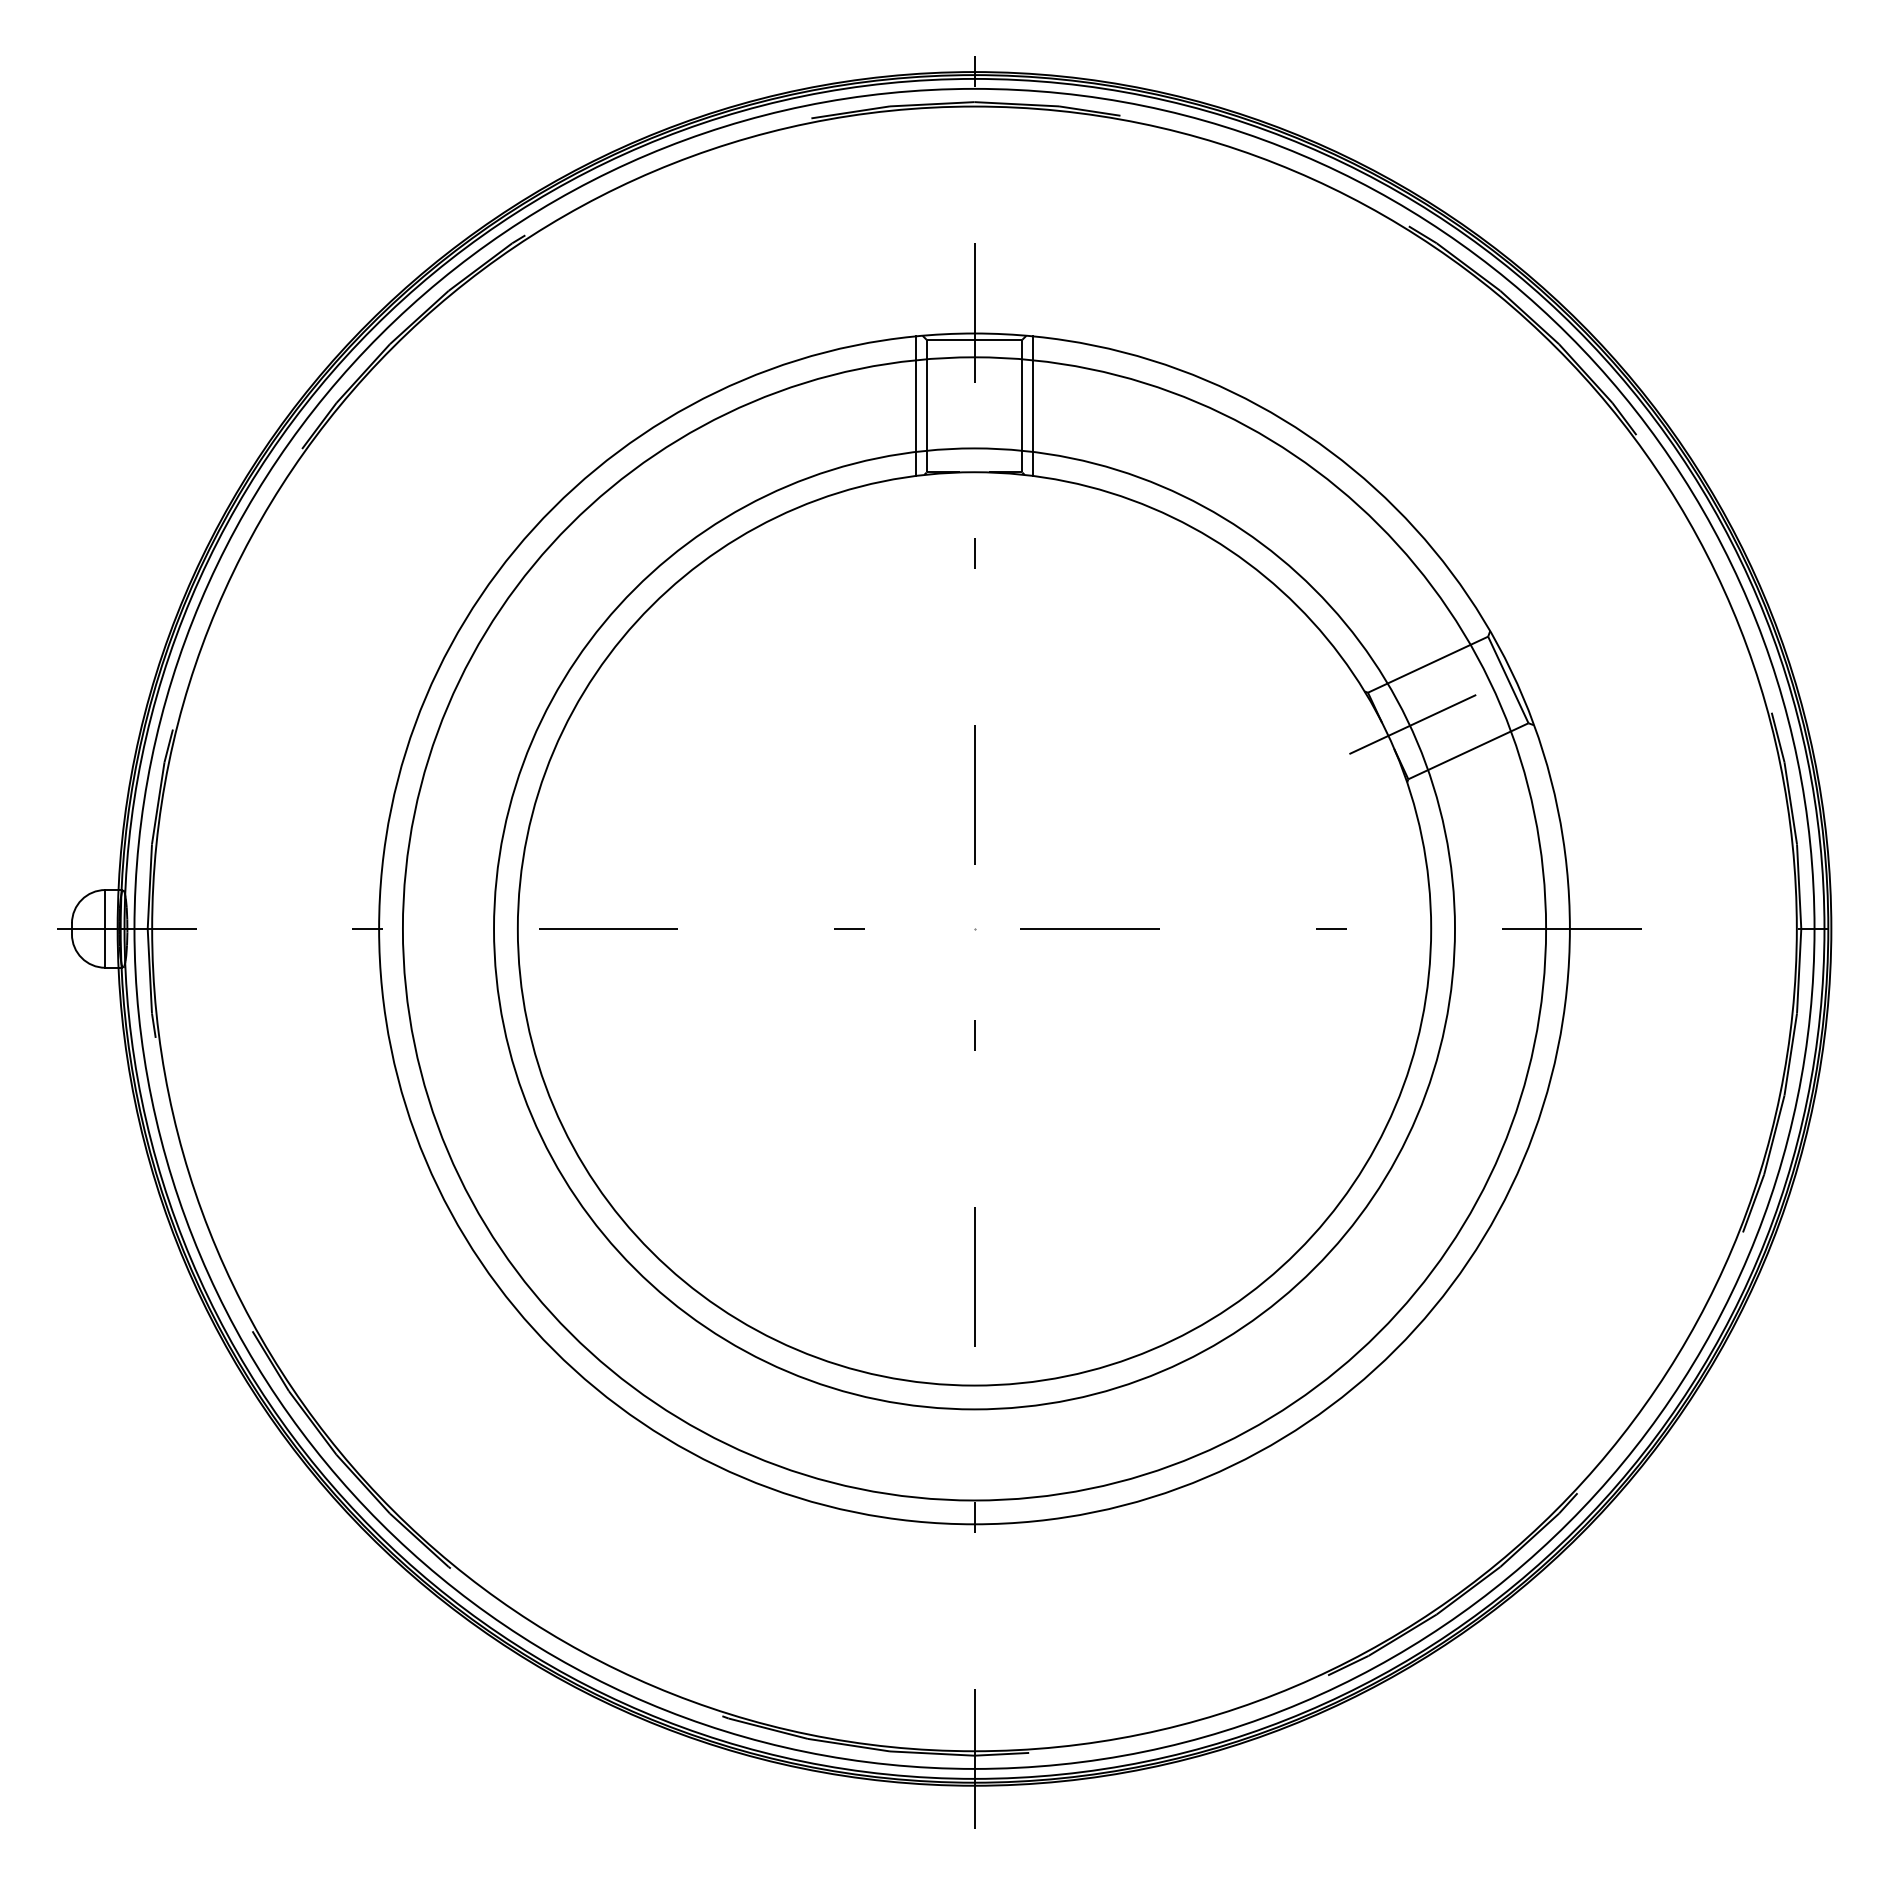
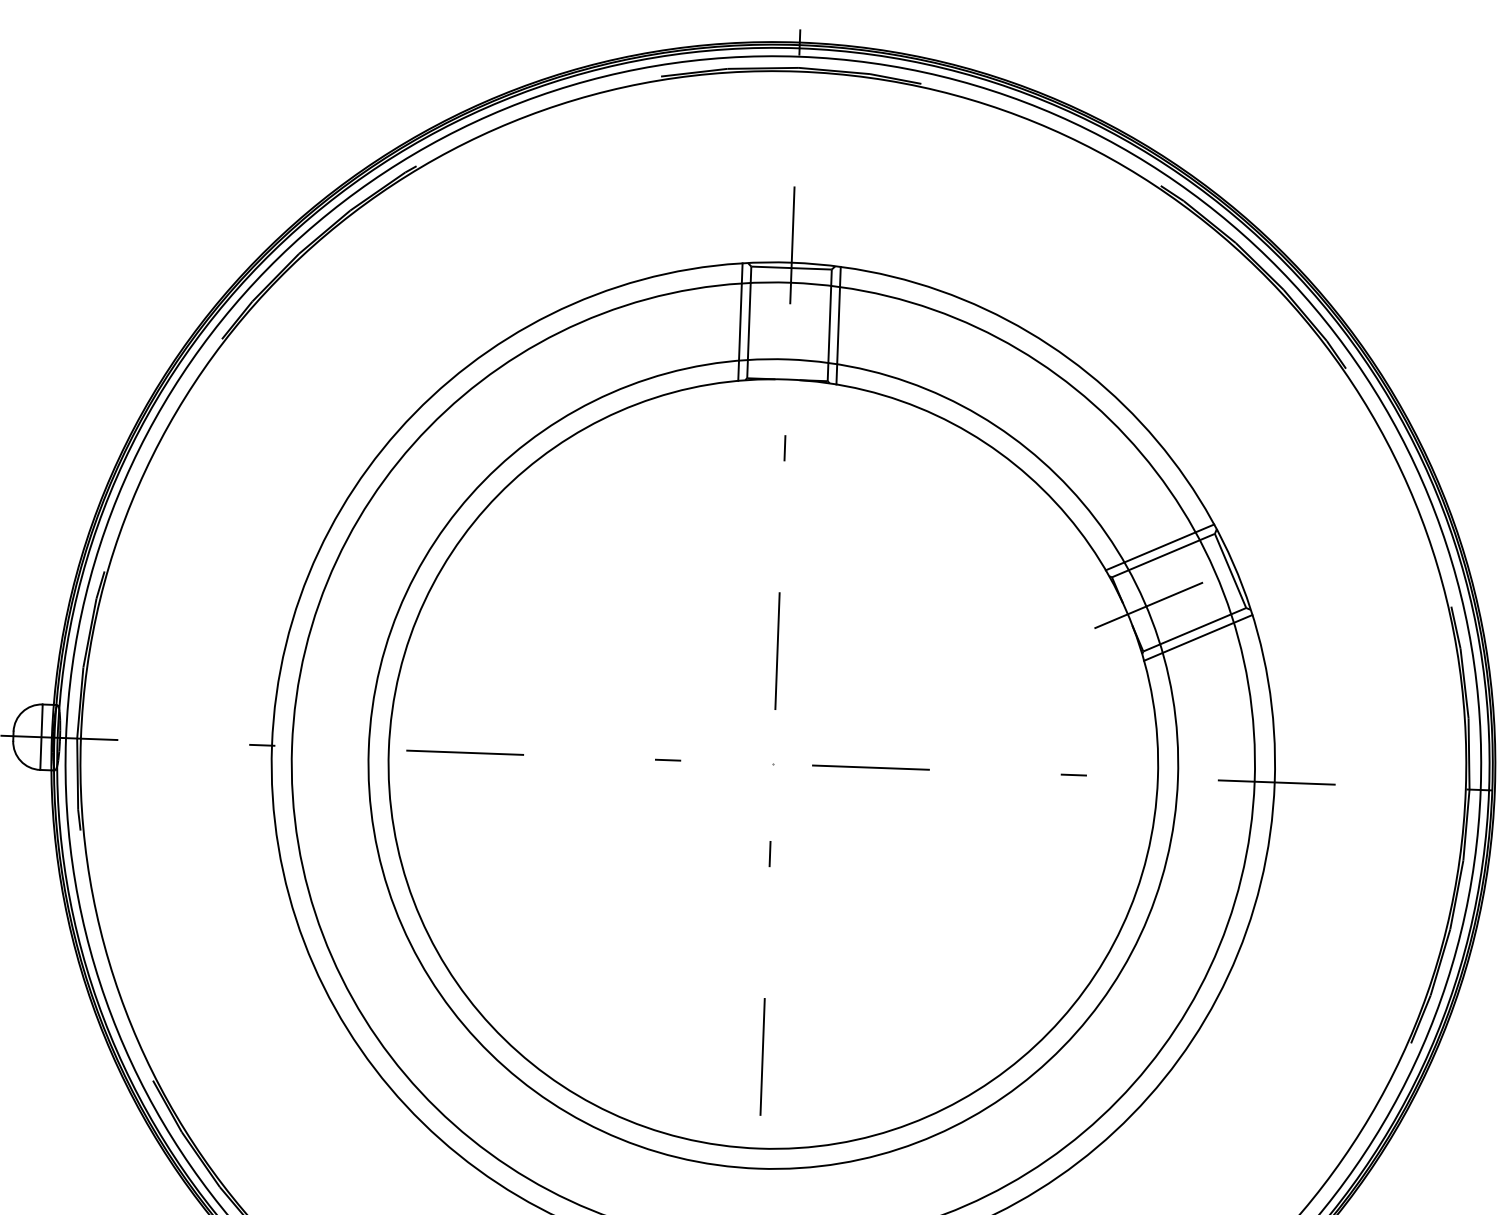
line: (1423, 654) -> (1159, 546), added
line: (1472, 760) -> (1197, 637), added

